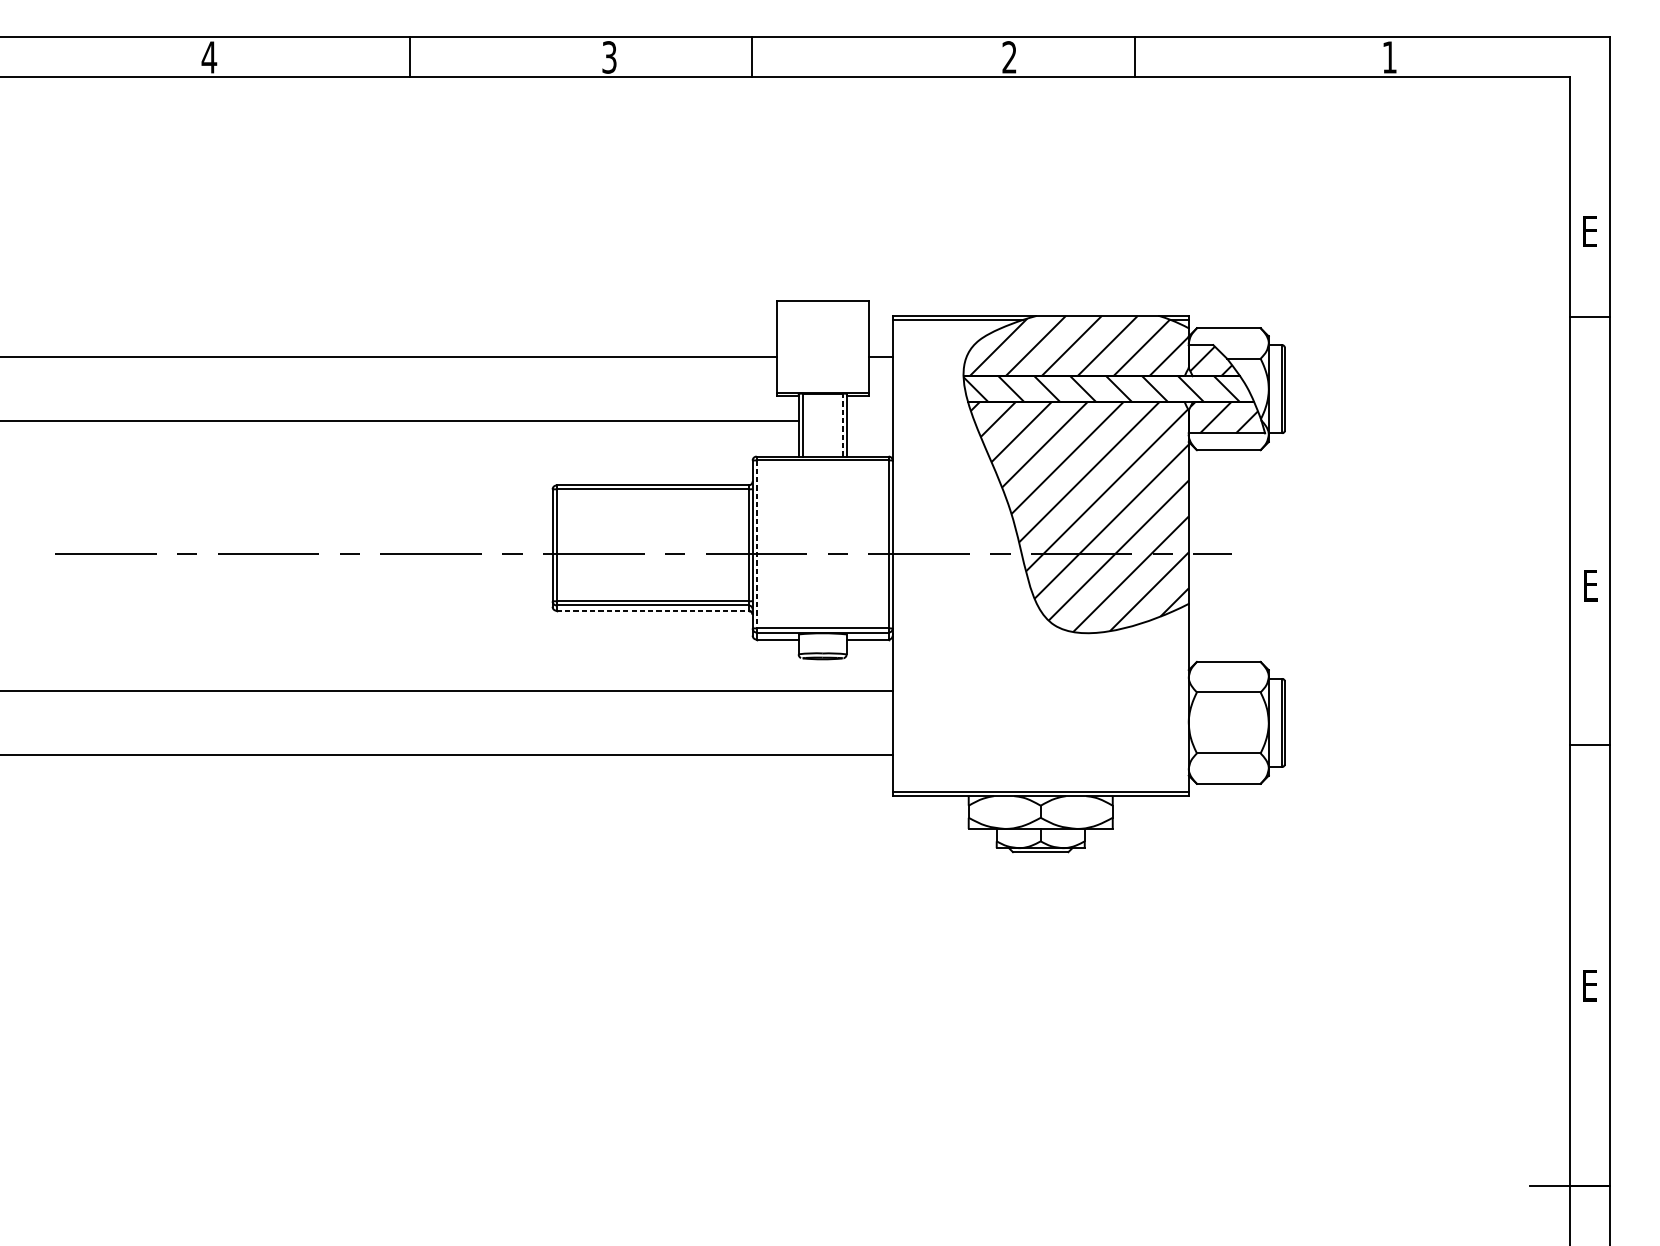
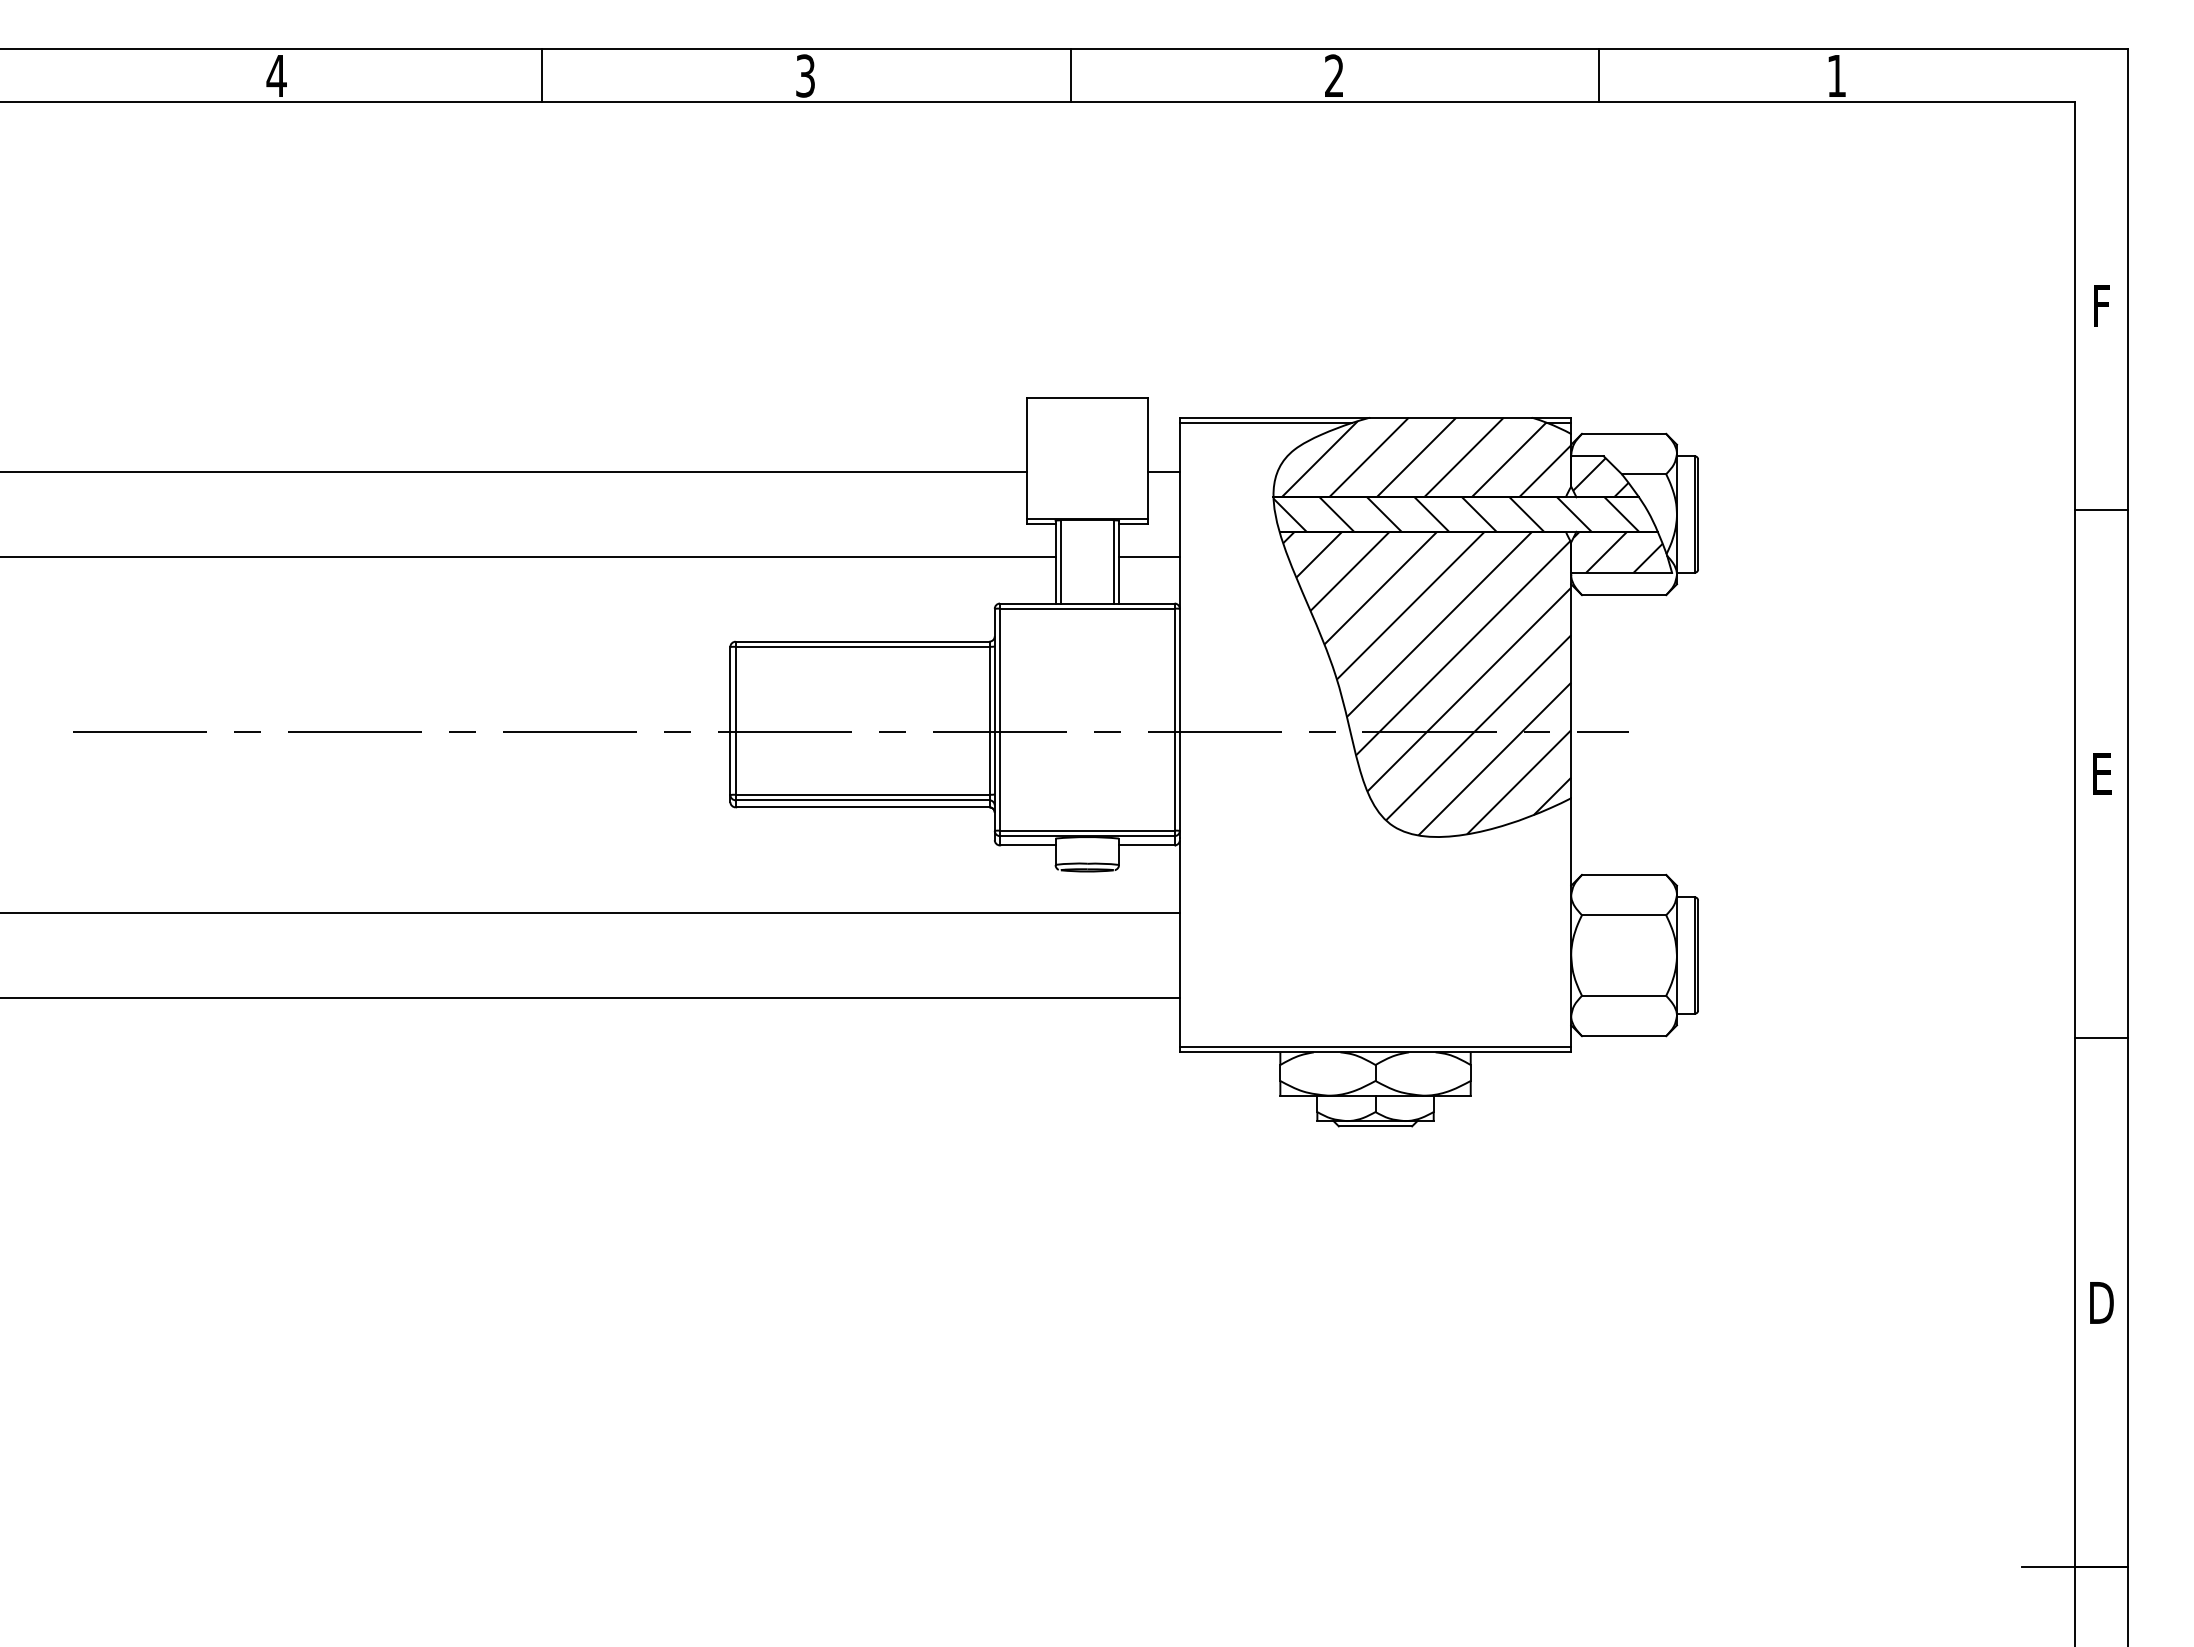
line: (751, 57) -> (1070, 75), moved
line: (1135, 57) -> (1599, 75), moved
text: (1590, 231) -> (2101, 305), E -> F
line: (1590, 316) -> (2101, 509), moved
line: (869, 420) -> (1149, 556), added
line: (842, 424) -> (1113, 561), dashed -> solid
line: (756, 545) -> (1000, 720), dashed -> solid
line: (652, 610) -> (862, 807), dashed -> solid
line: (1590, 745) -> (2101, 1038), moved
text: (1590, 985) -> (2101, 1302), E -> D

